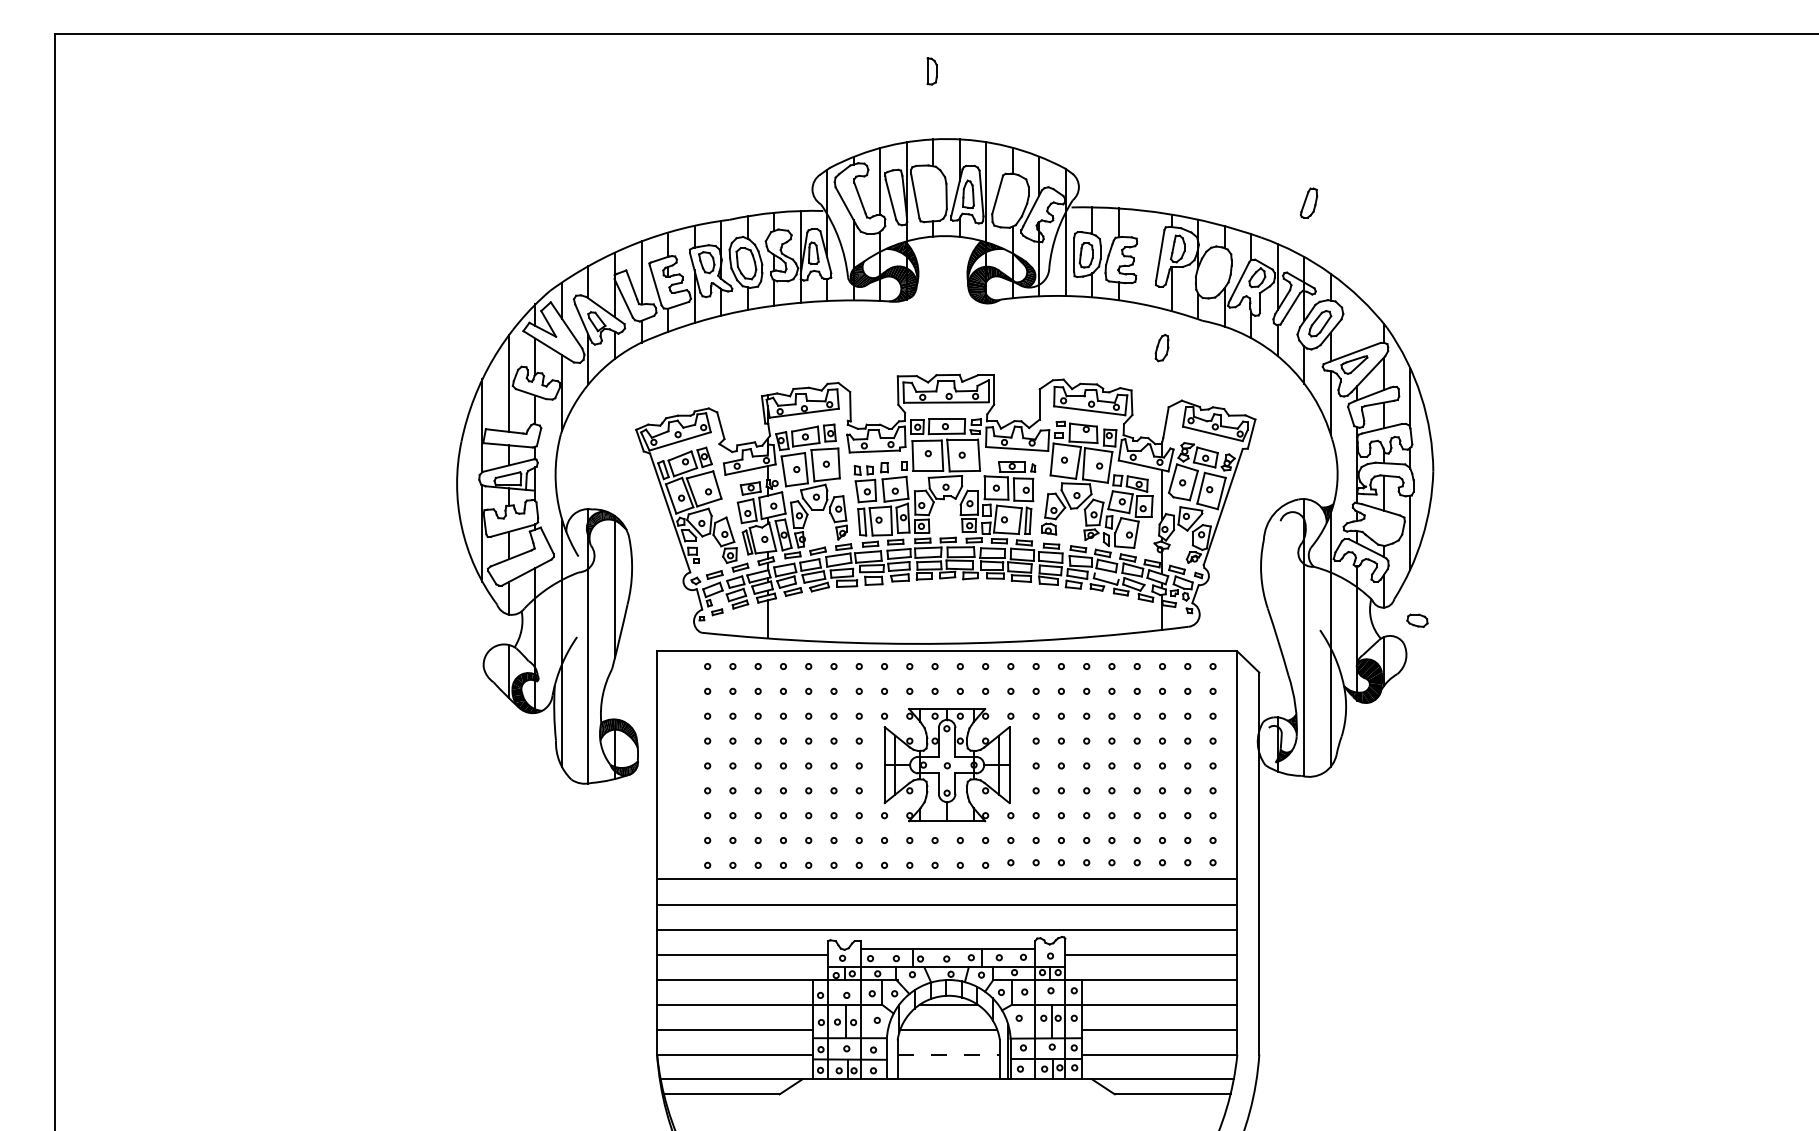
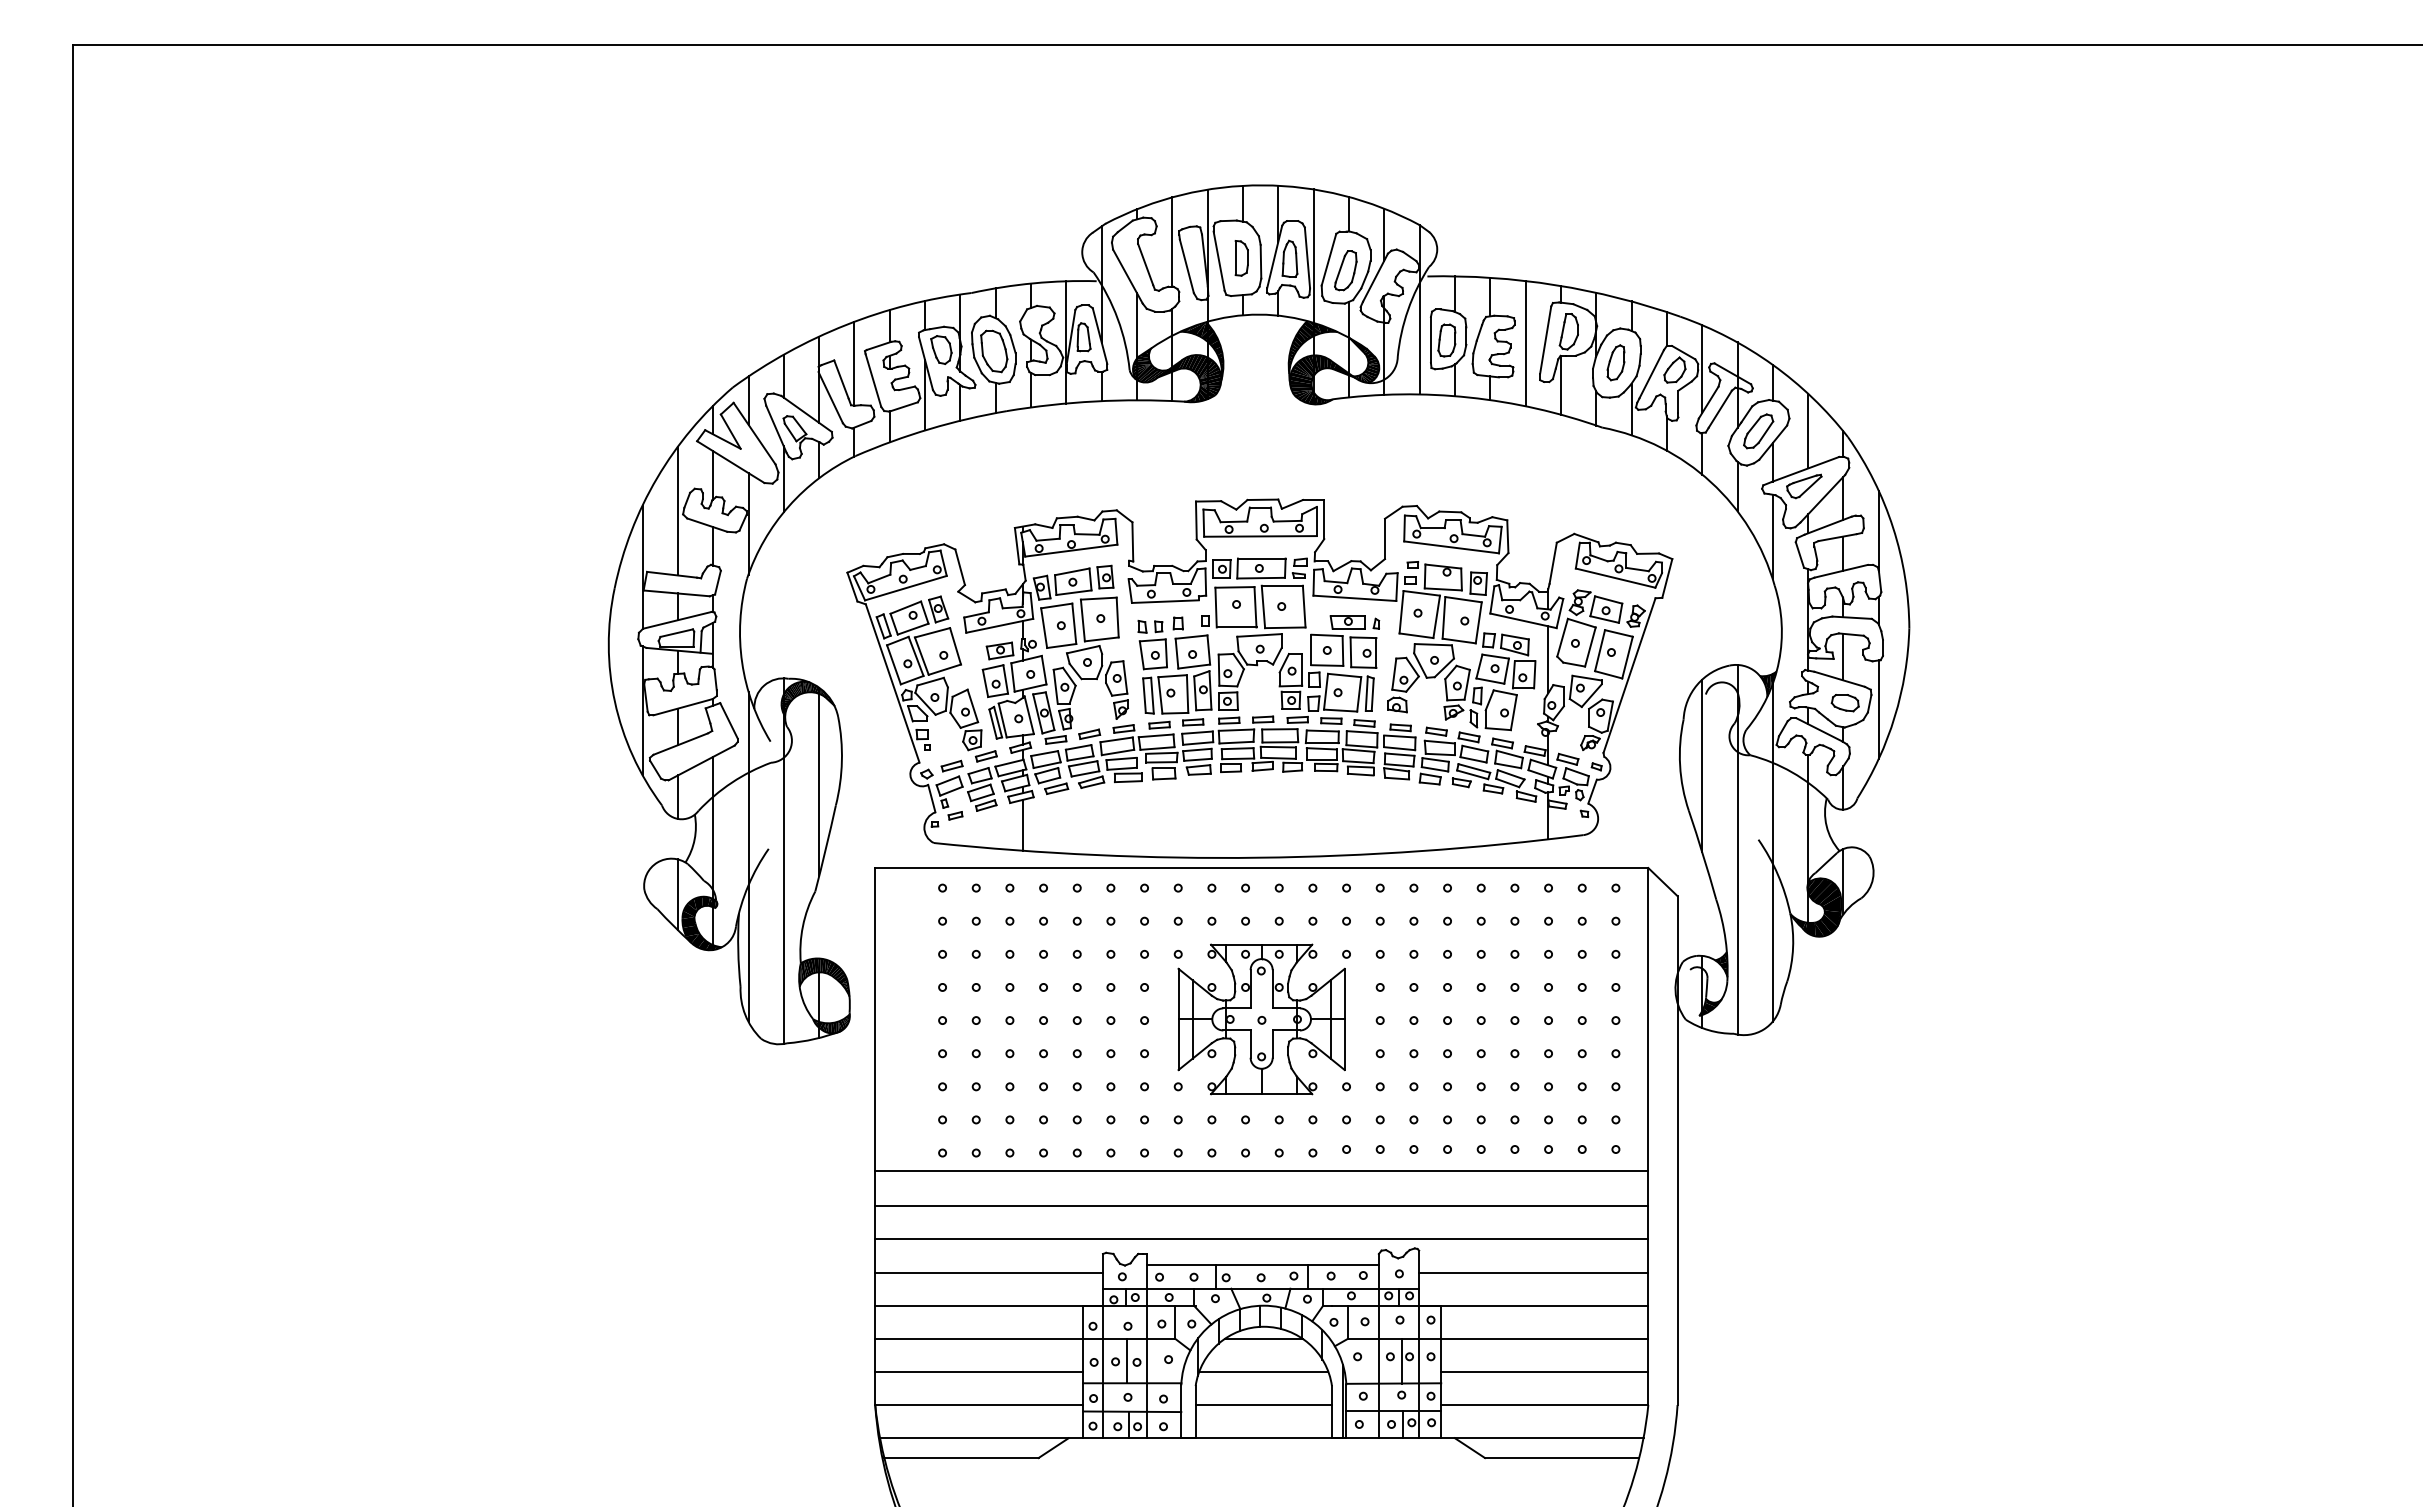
part: (932, 71) -> (1241, 258), moved
part: (1308, 202) -> (1345, 270), moved
line: (1145, 257) -> (1525, 343), added
line: (1357, 323) -> (1808, 430), added
part: (1161, 347) -> (1615, 362), moved
line: (1278, 574) -> (1702, 765), added
line: (1106, 576) -> (1474, 768), added
part: (1416, 621) -> (1844, 703), moved
line: (949, 1054) -> (1264, 1405), dashed -> solid

